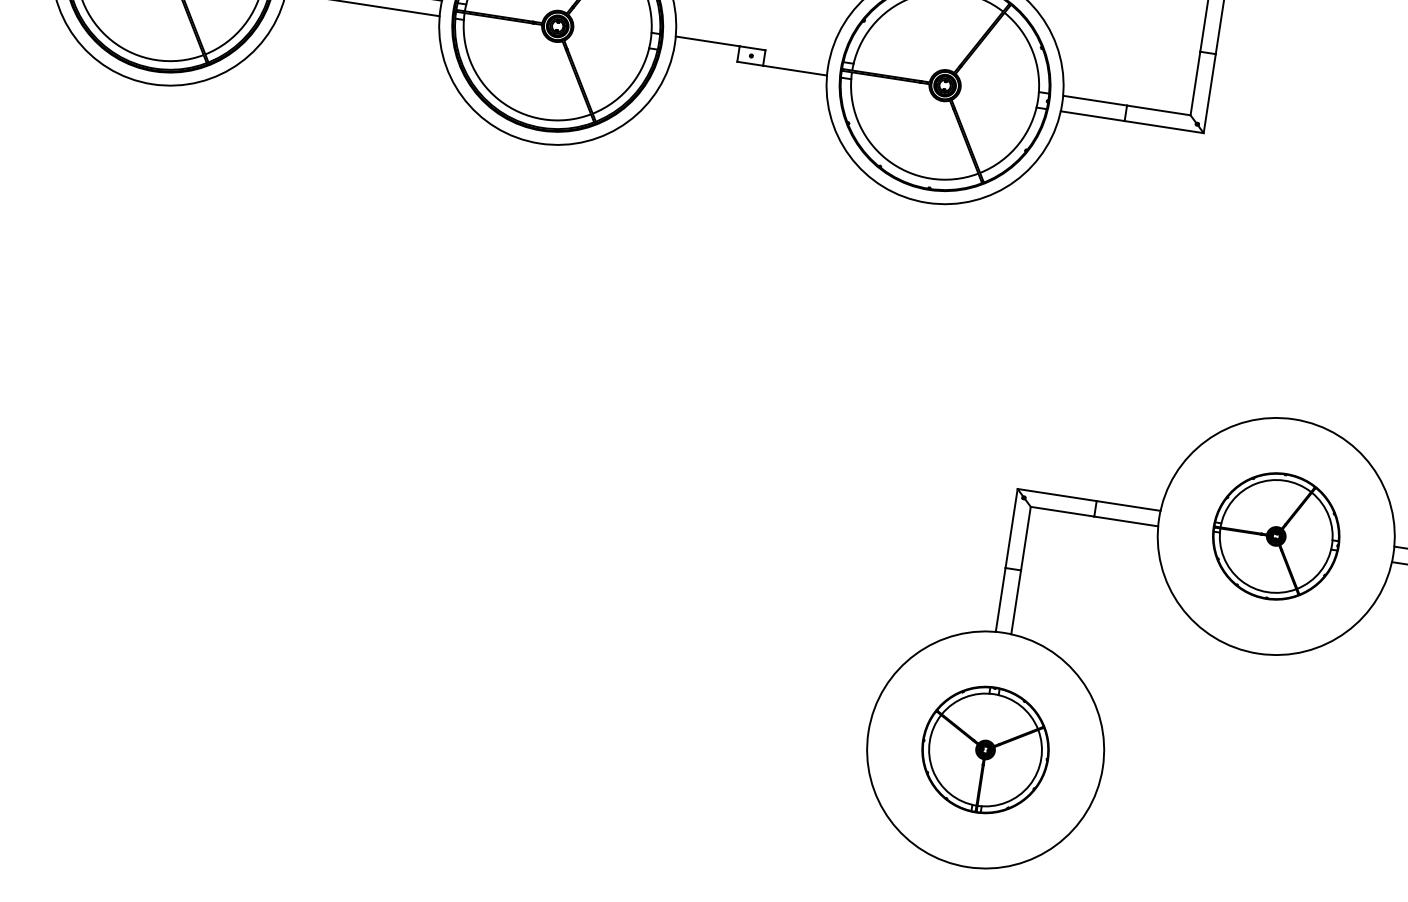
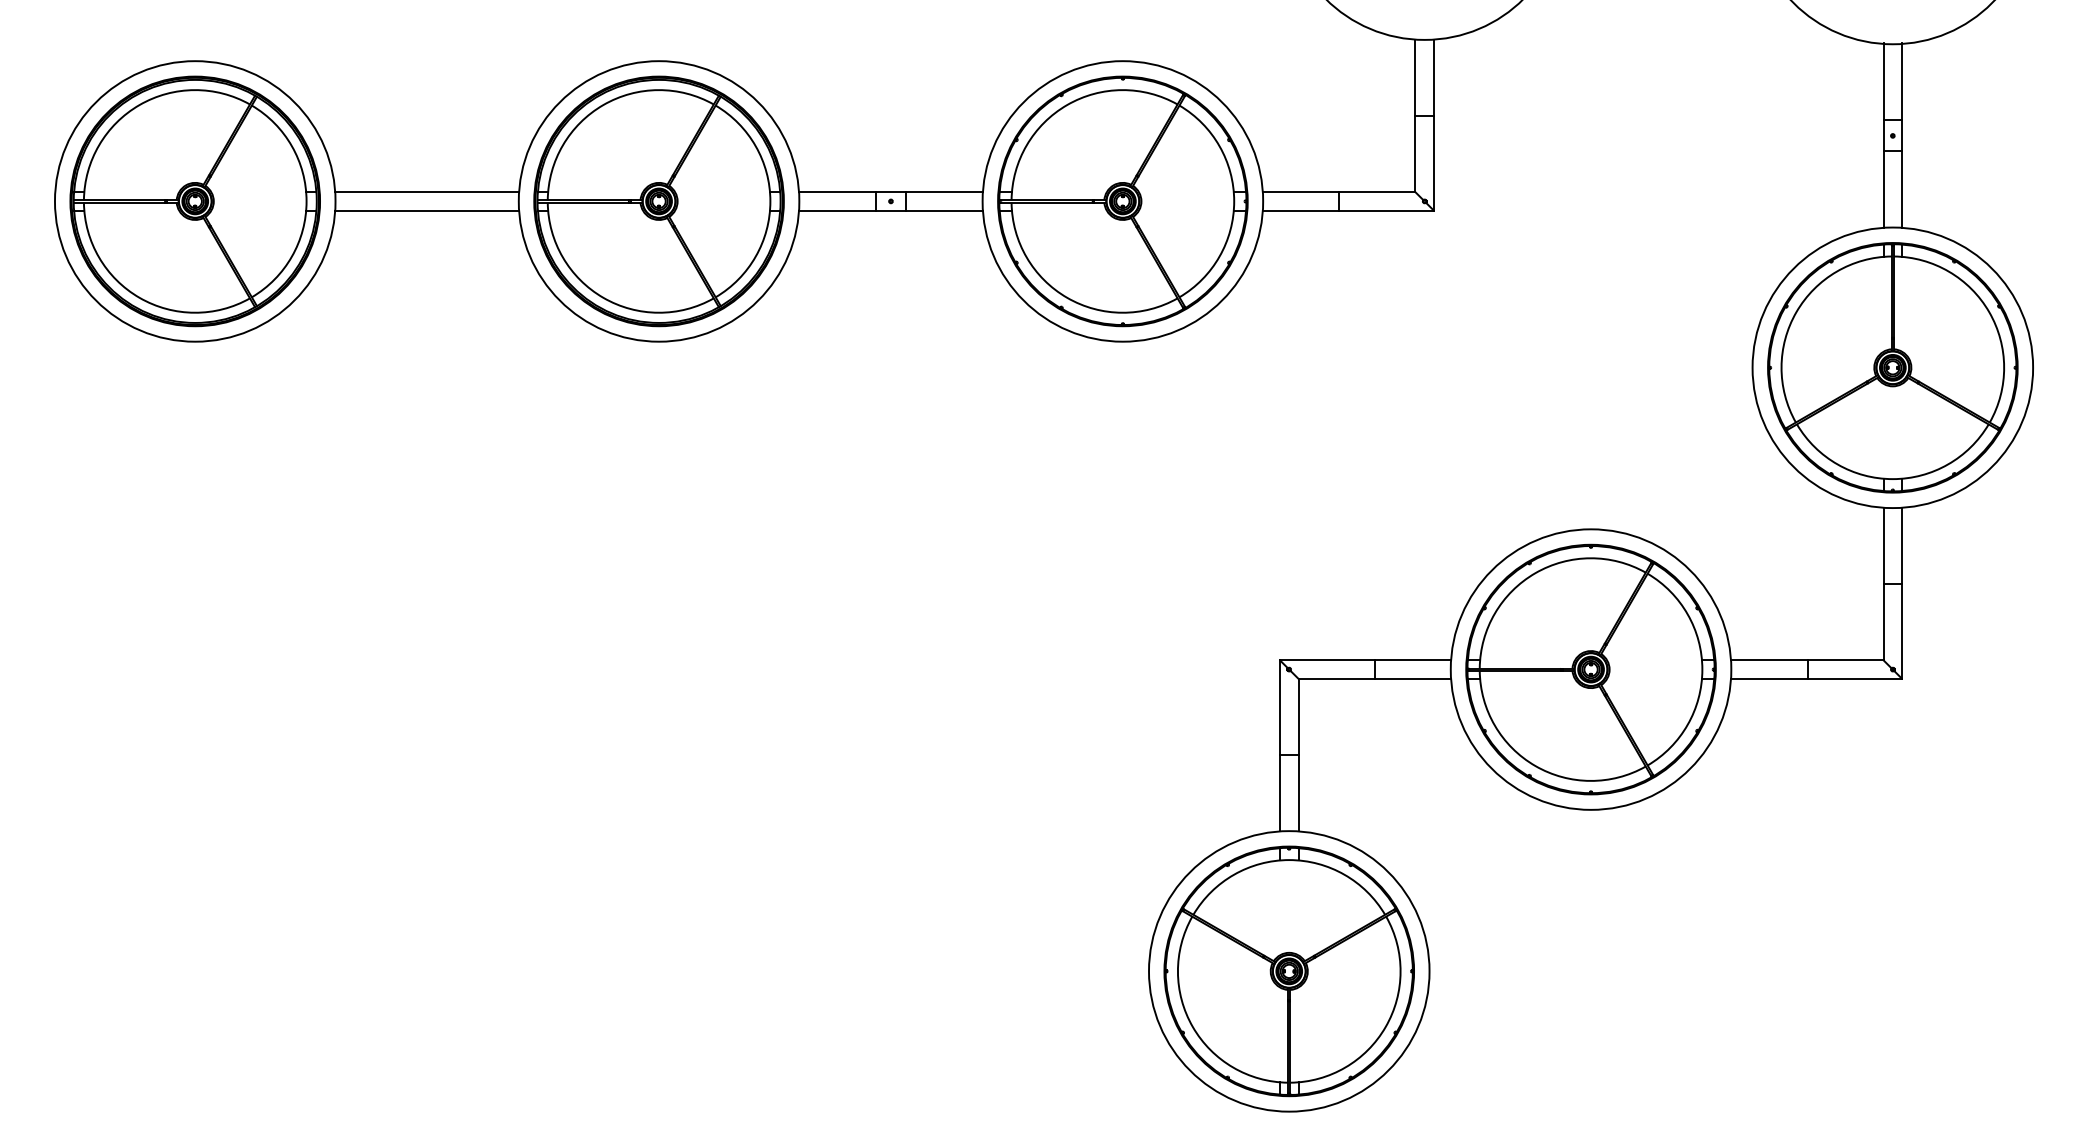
line: (797, 55) -> (944, 192), added
line: (705, 56) -> (837, 210), added
part: (1275, 536) -> (1590, 669), size x1.67
part: (984, 749) -> (1288, 971), size x1.67

